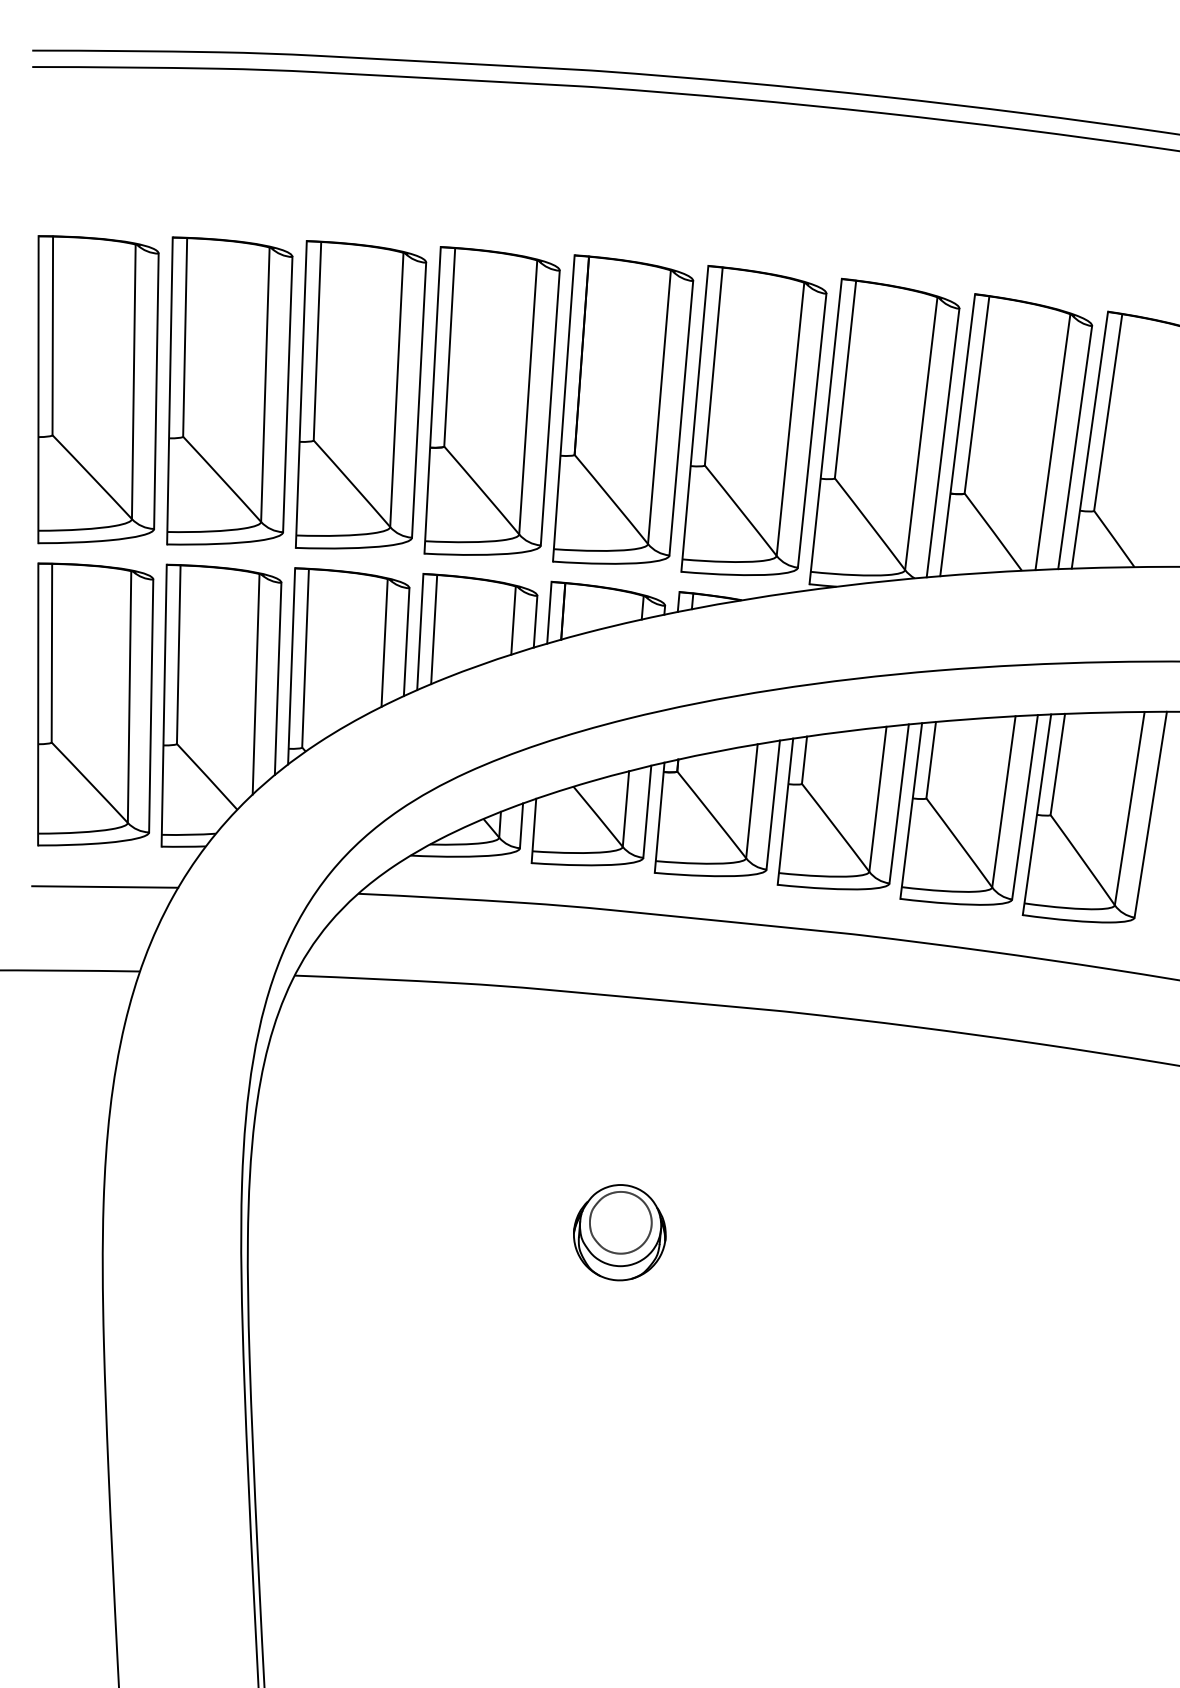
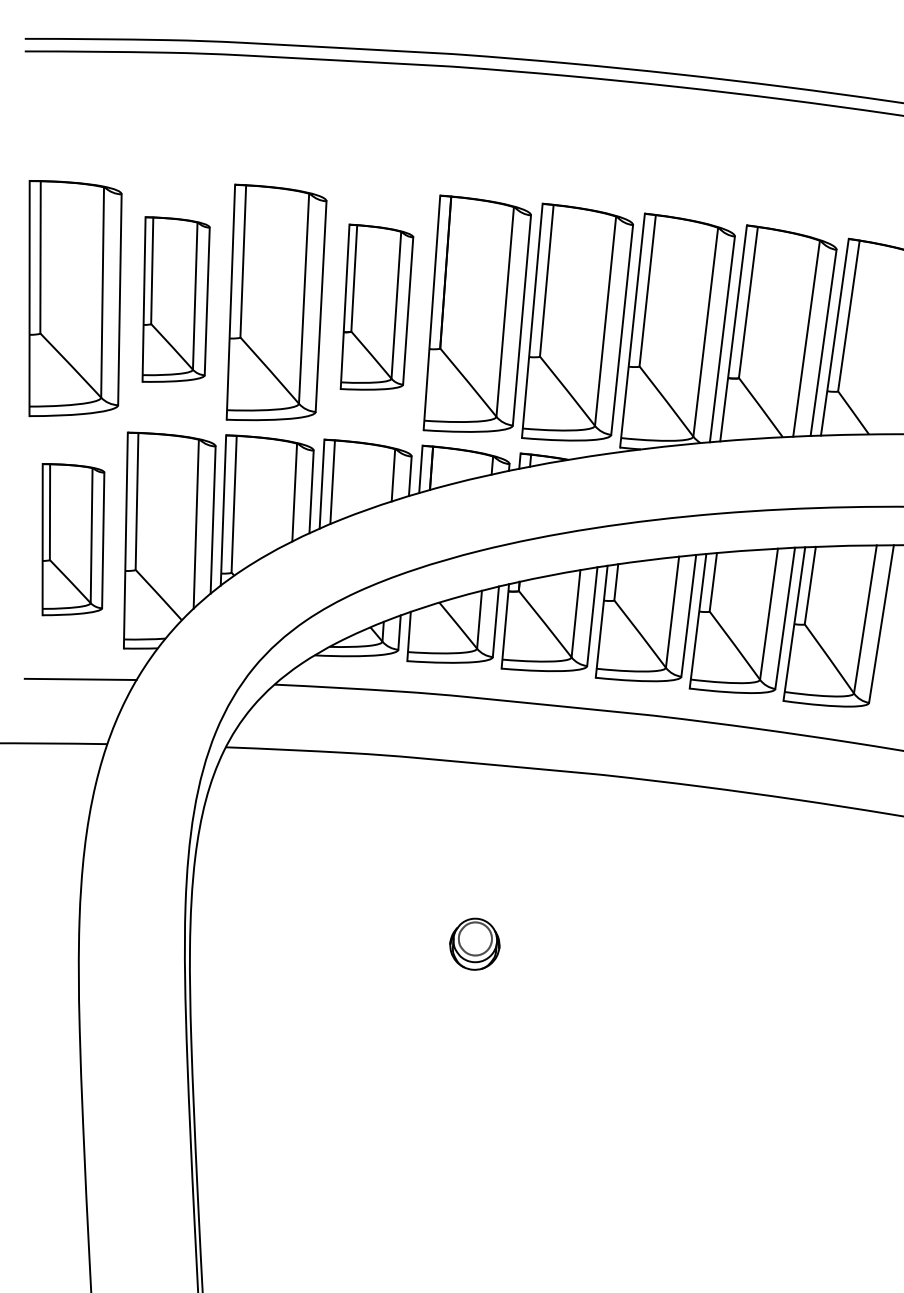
part: (229, 390) -> (175, 299), size x0.7
part: (491, 400) -> (376, 306), size x0.7
part: (95, 704) -> (73, 539), size x0.7
part: (619, 1232) -> (474, 944), size x0.7

